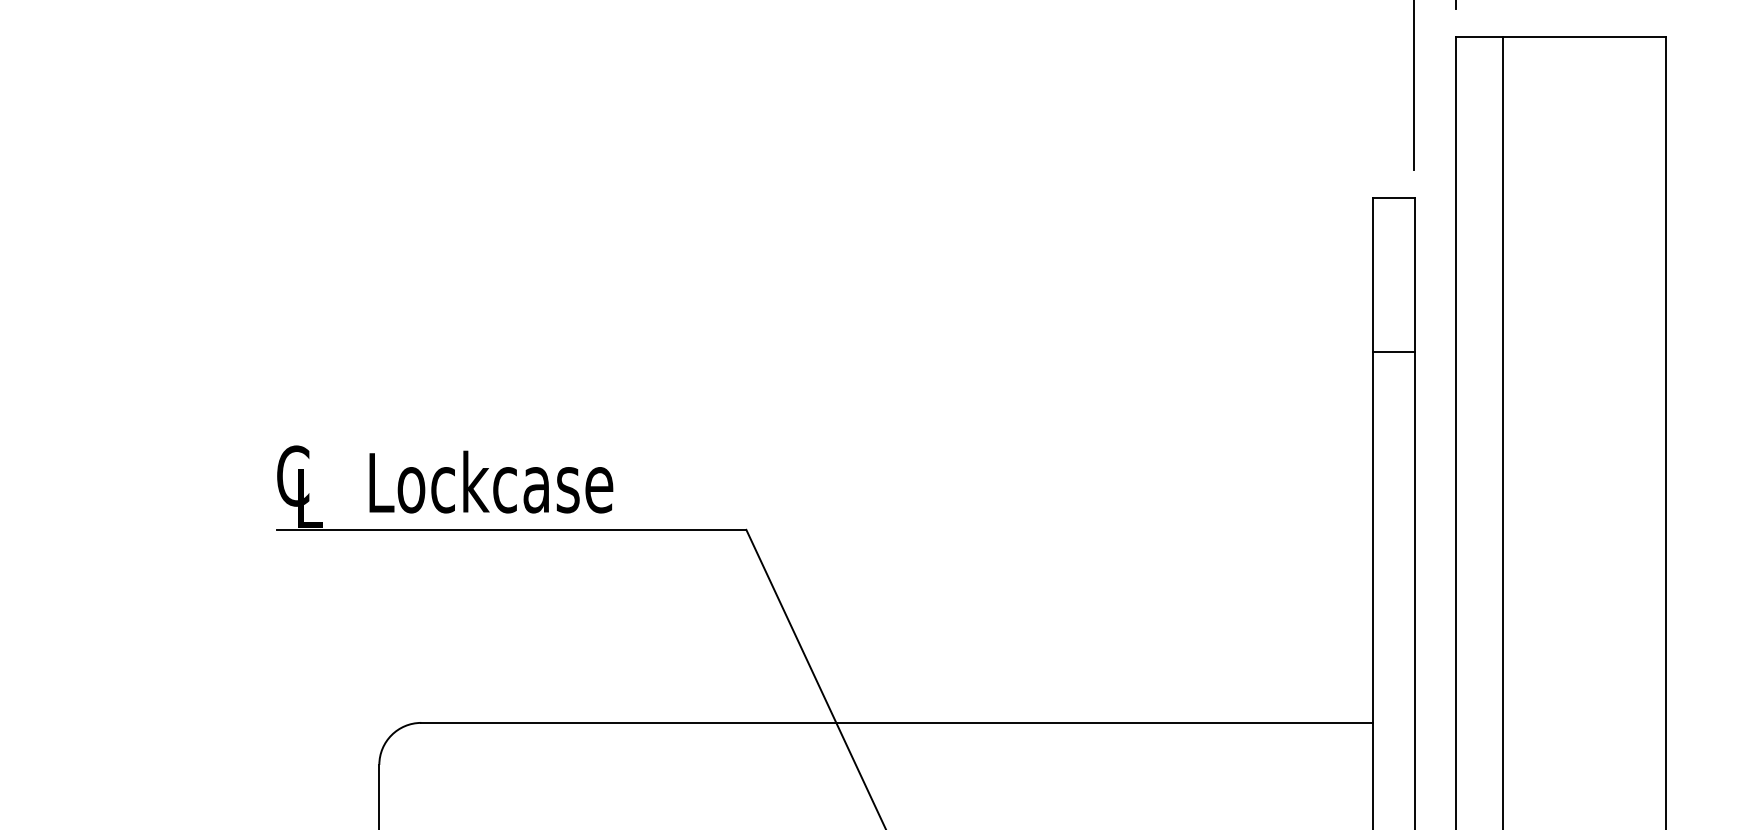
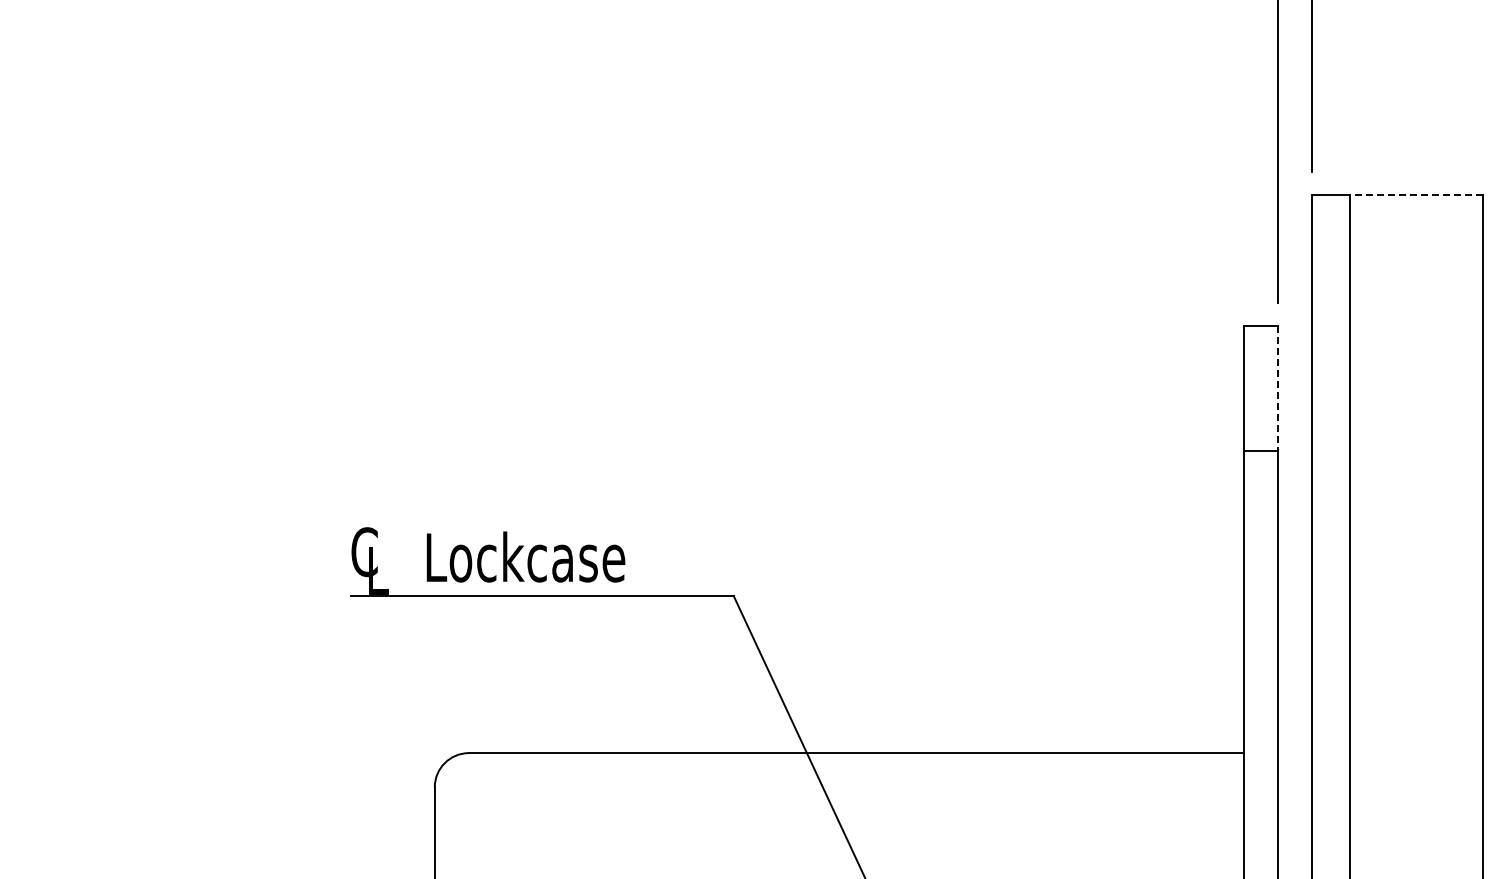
line: (1584, 36) -> (1416, 194), solid -> dashed
line: (1414, 275) -> (1277, 388), solid -> dashed

